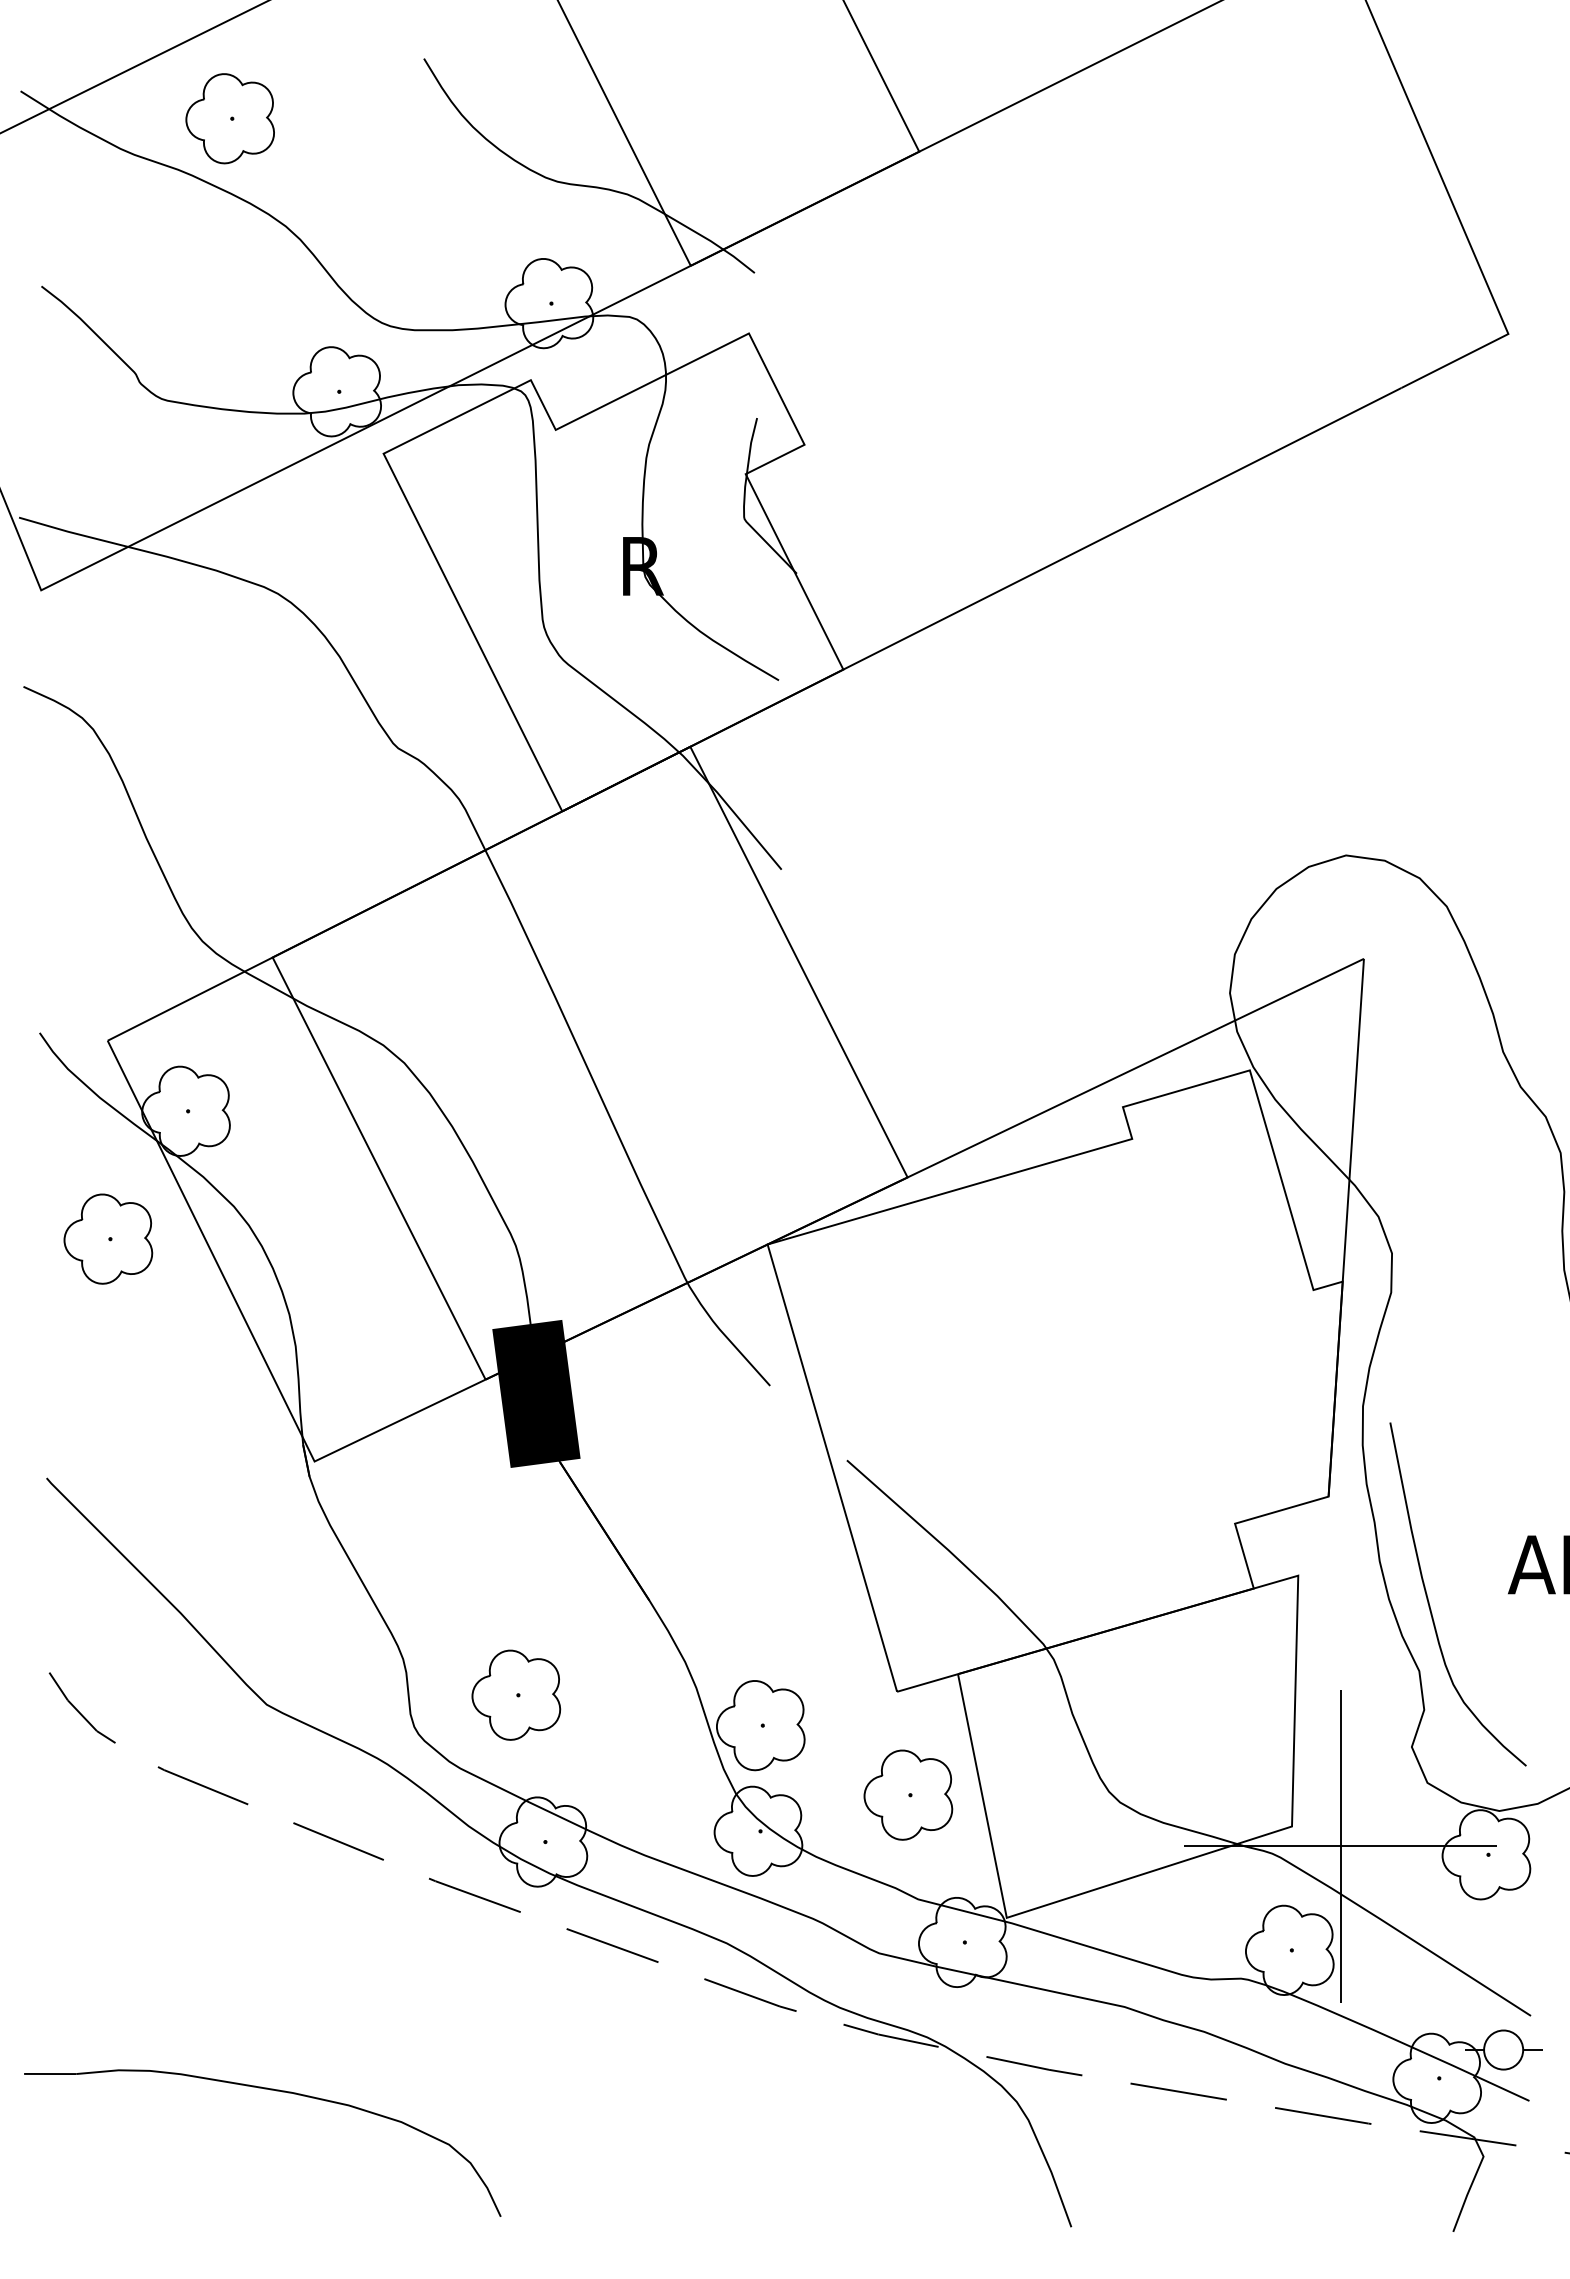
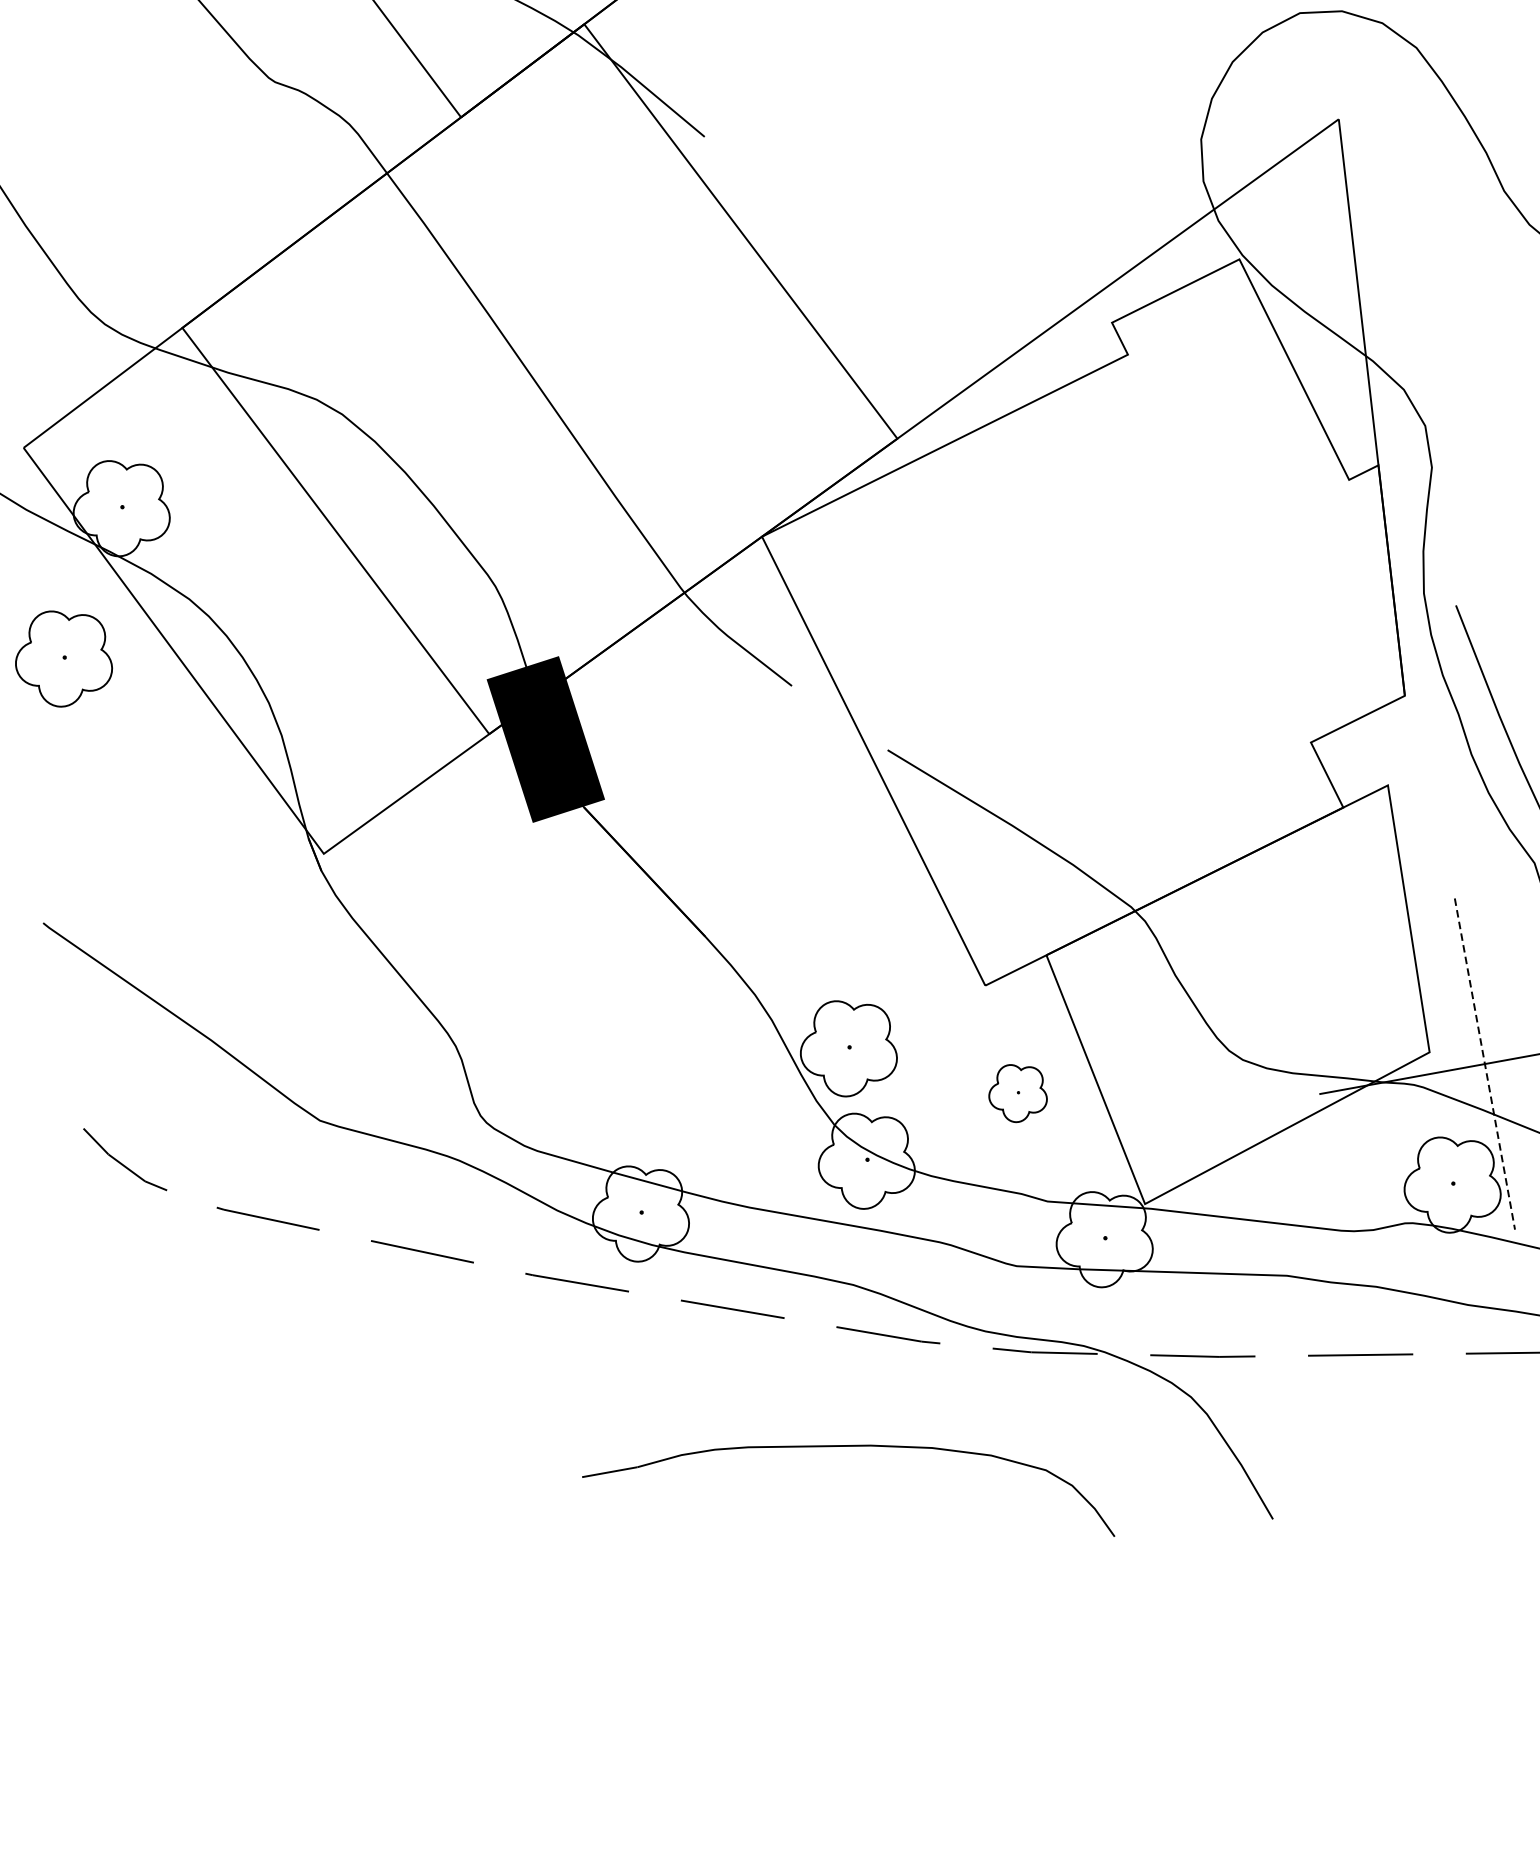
part: (516, 1694) -> (582, 1061), removed
part: (908, 1794) -> (1017, 1092), size x0.6
line: (1340, 1846) -> (1484, 1064), solid -> dashed
part: (270, 2090) -> (846, 1447), moved

